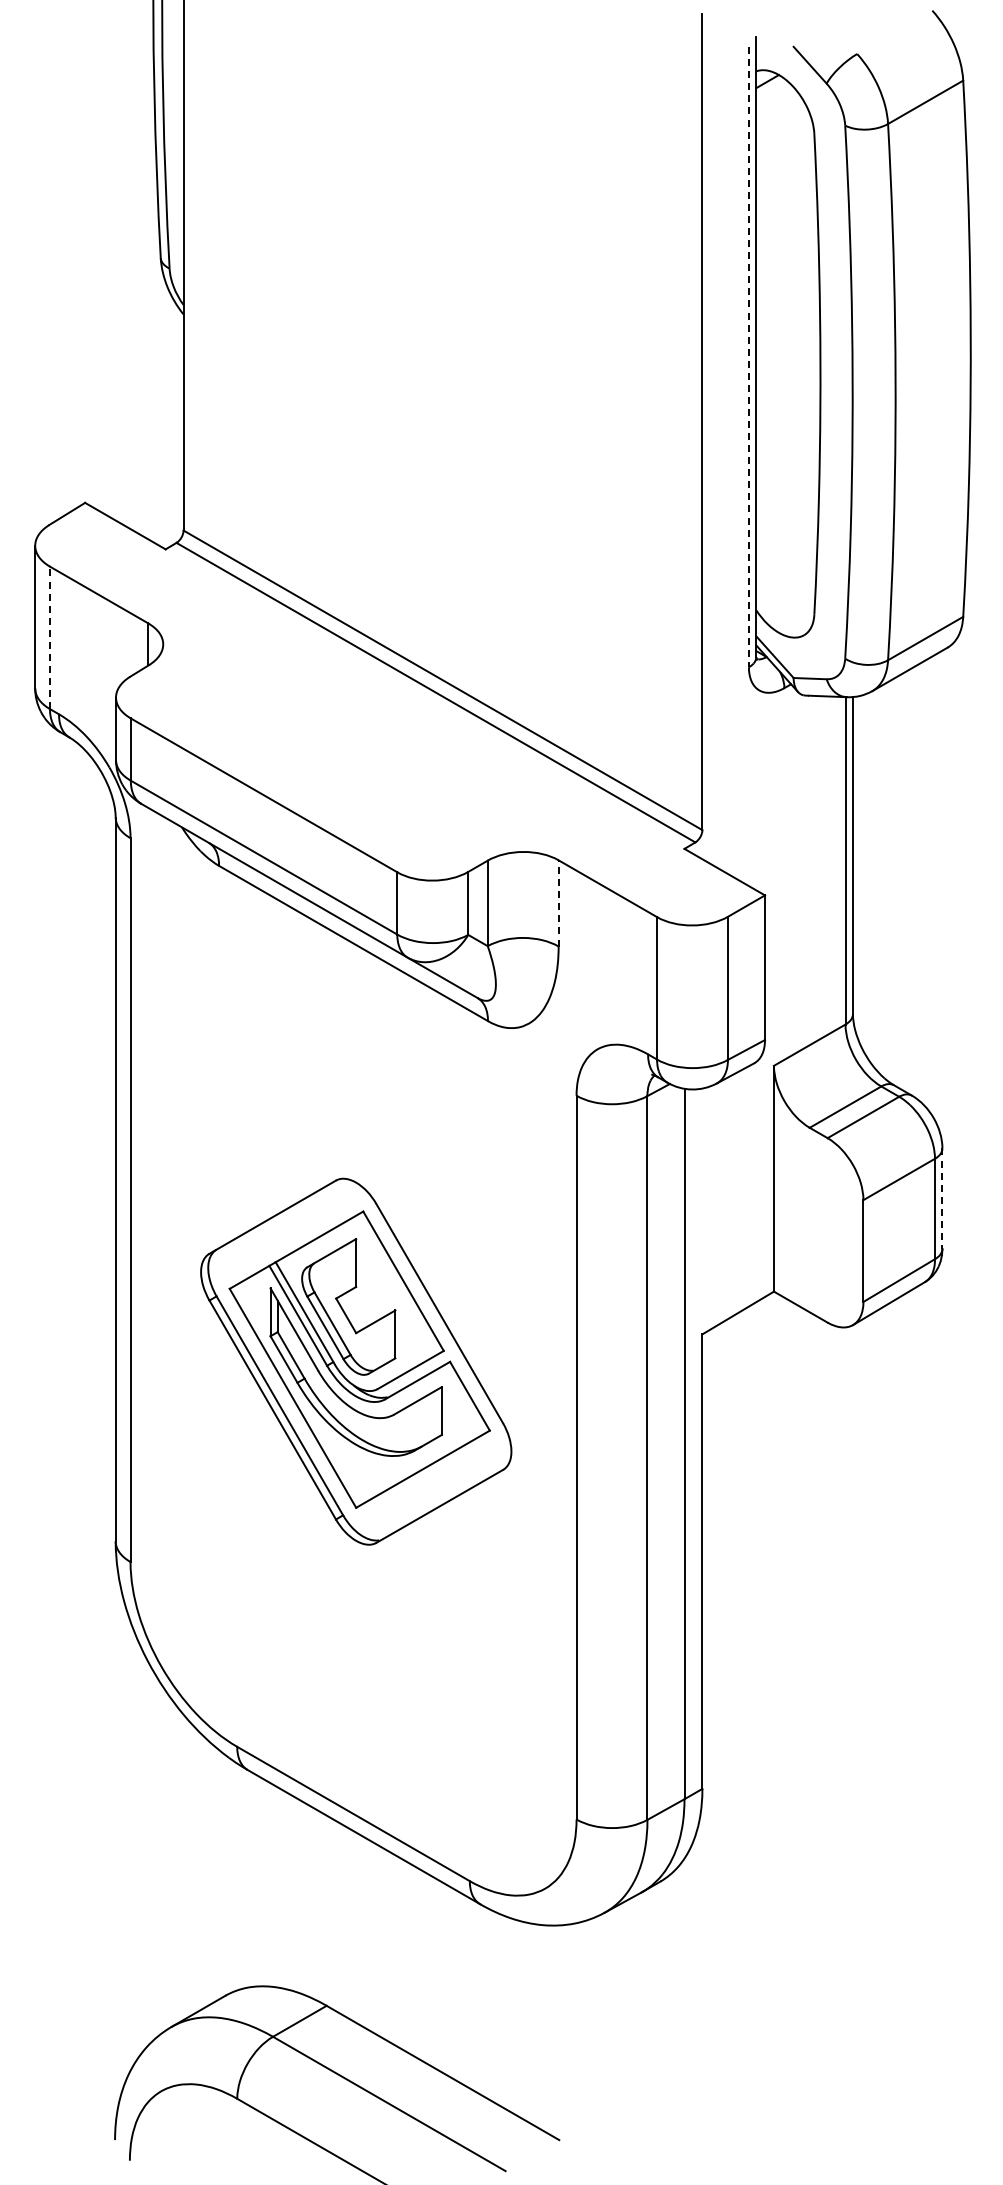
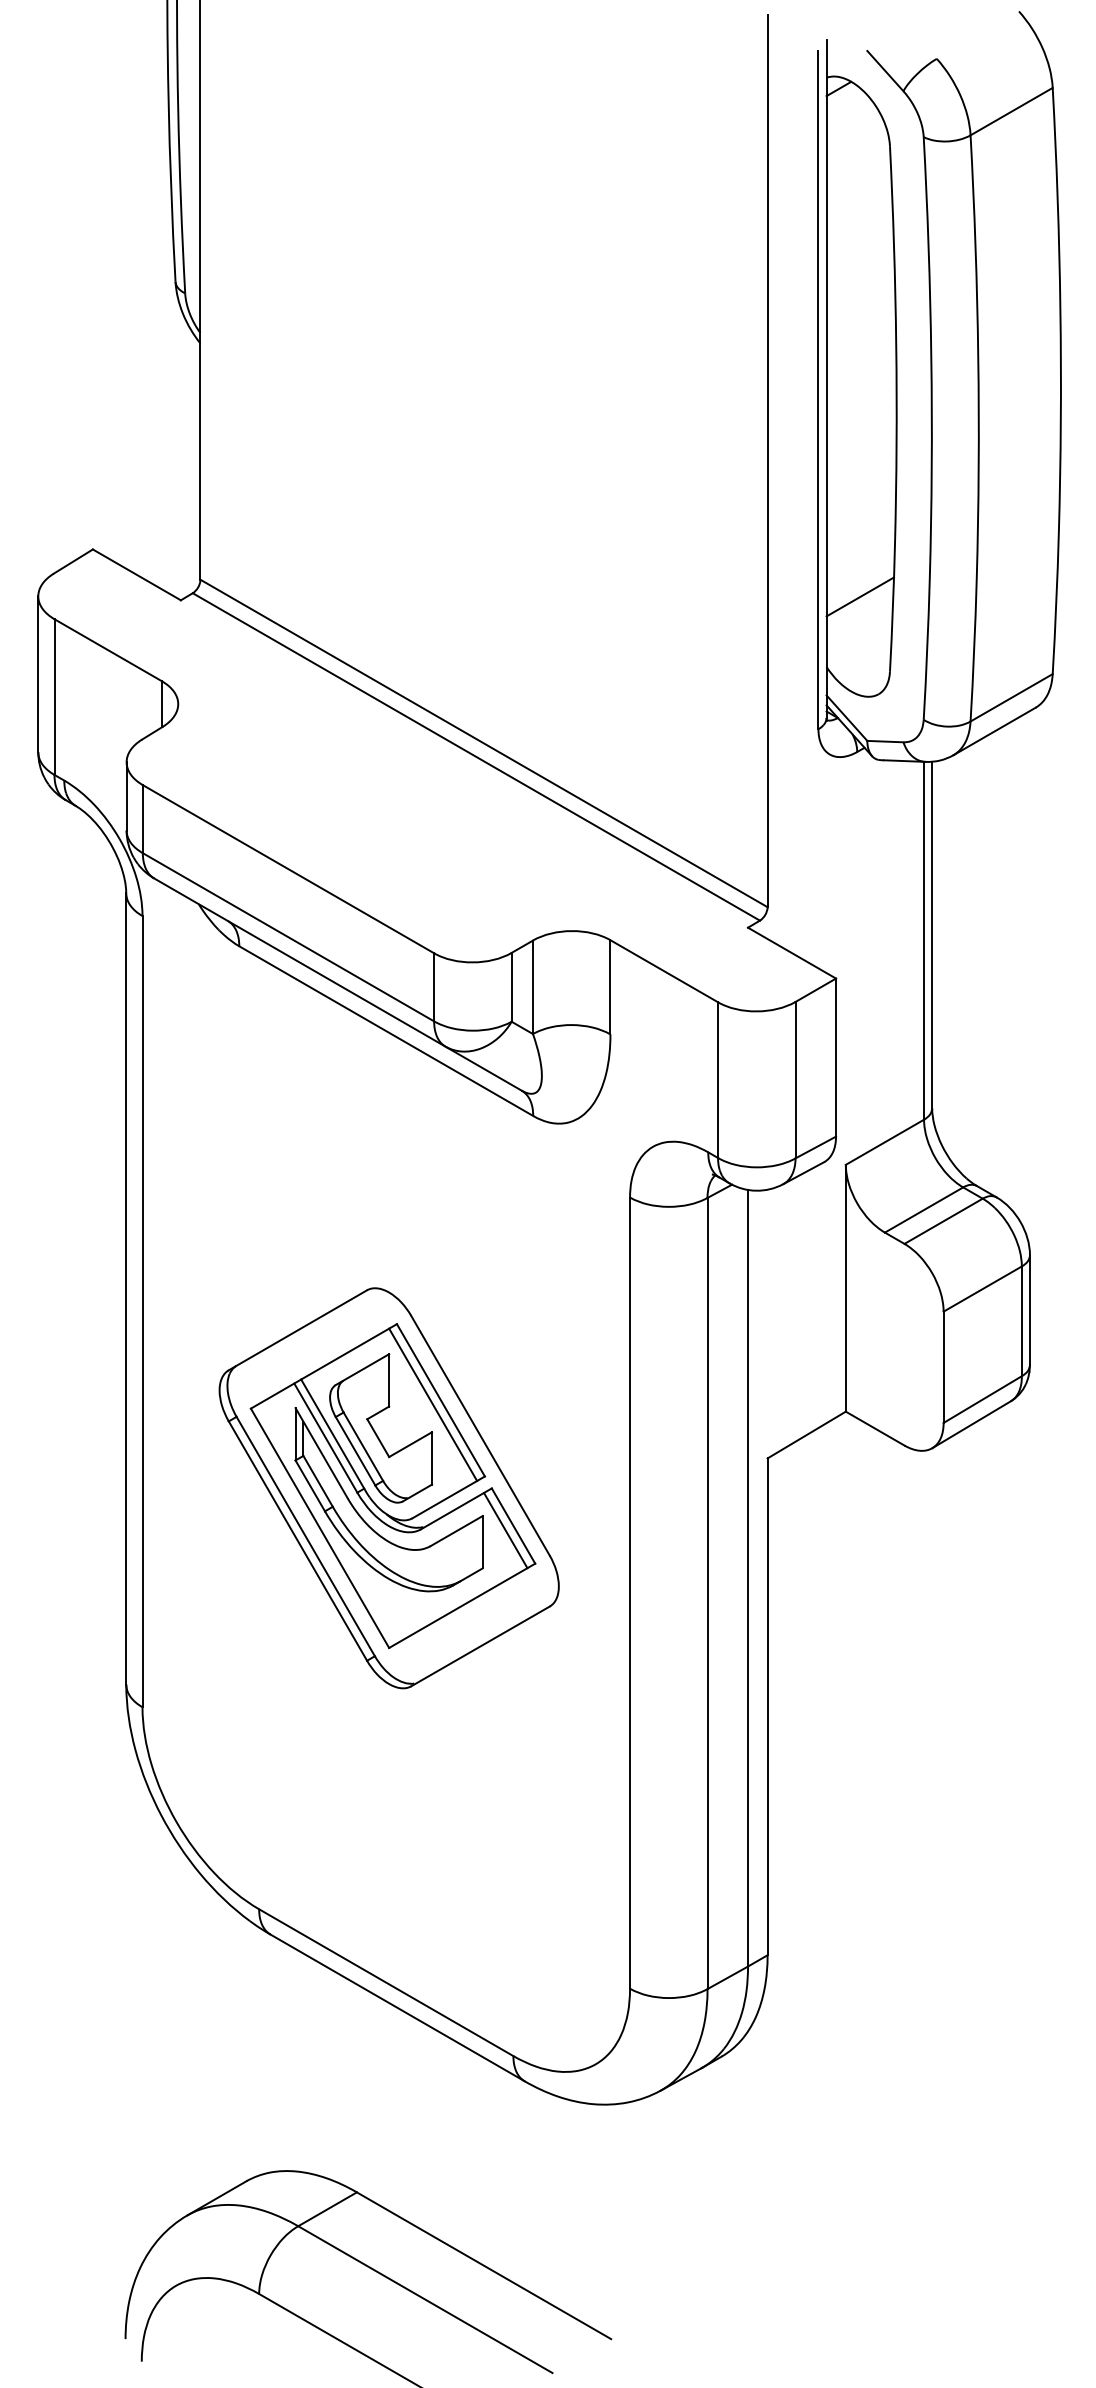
line: (748, 357) -> (817, 390), dashed -> solid
line: (786, 546) -> (859, 597), added
line: (50, 637) -> (55, 696), dashed -> solid
line: (558, 902) -> (610, 986), dashed -> solid
line: (942, 1199) -> (1030, 1310), dashed -> solid
line: (396, 1285) -> (433, 1404), added
line: (462, 1400) -> (505, 1530), added

